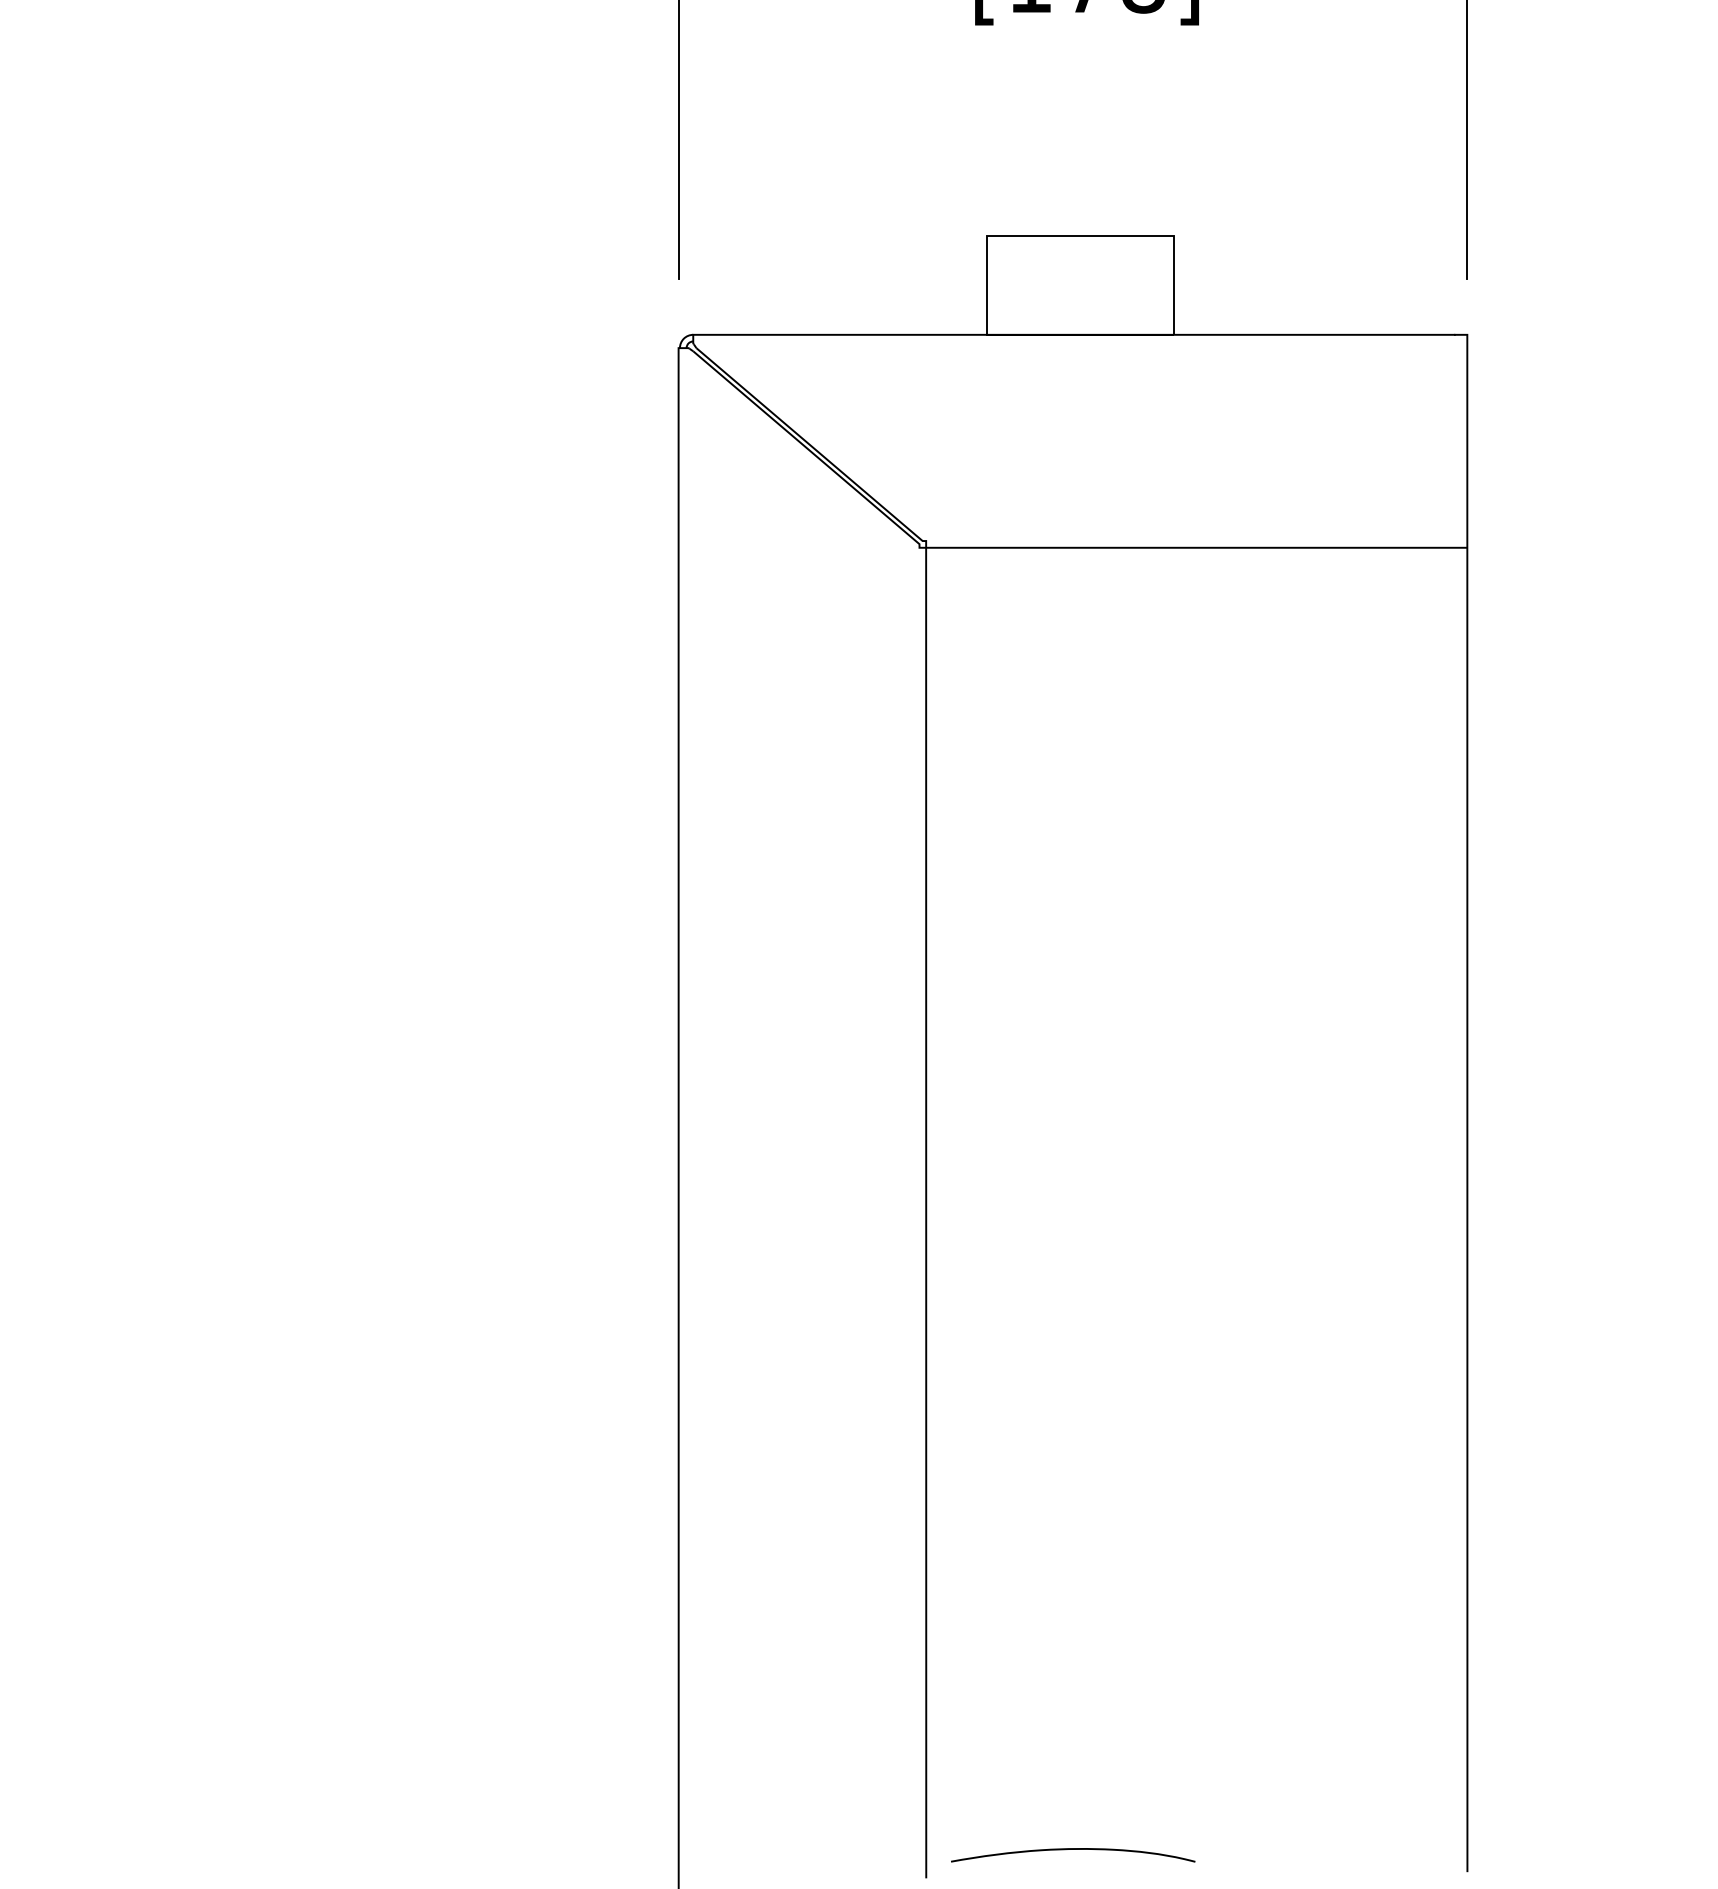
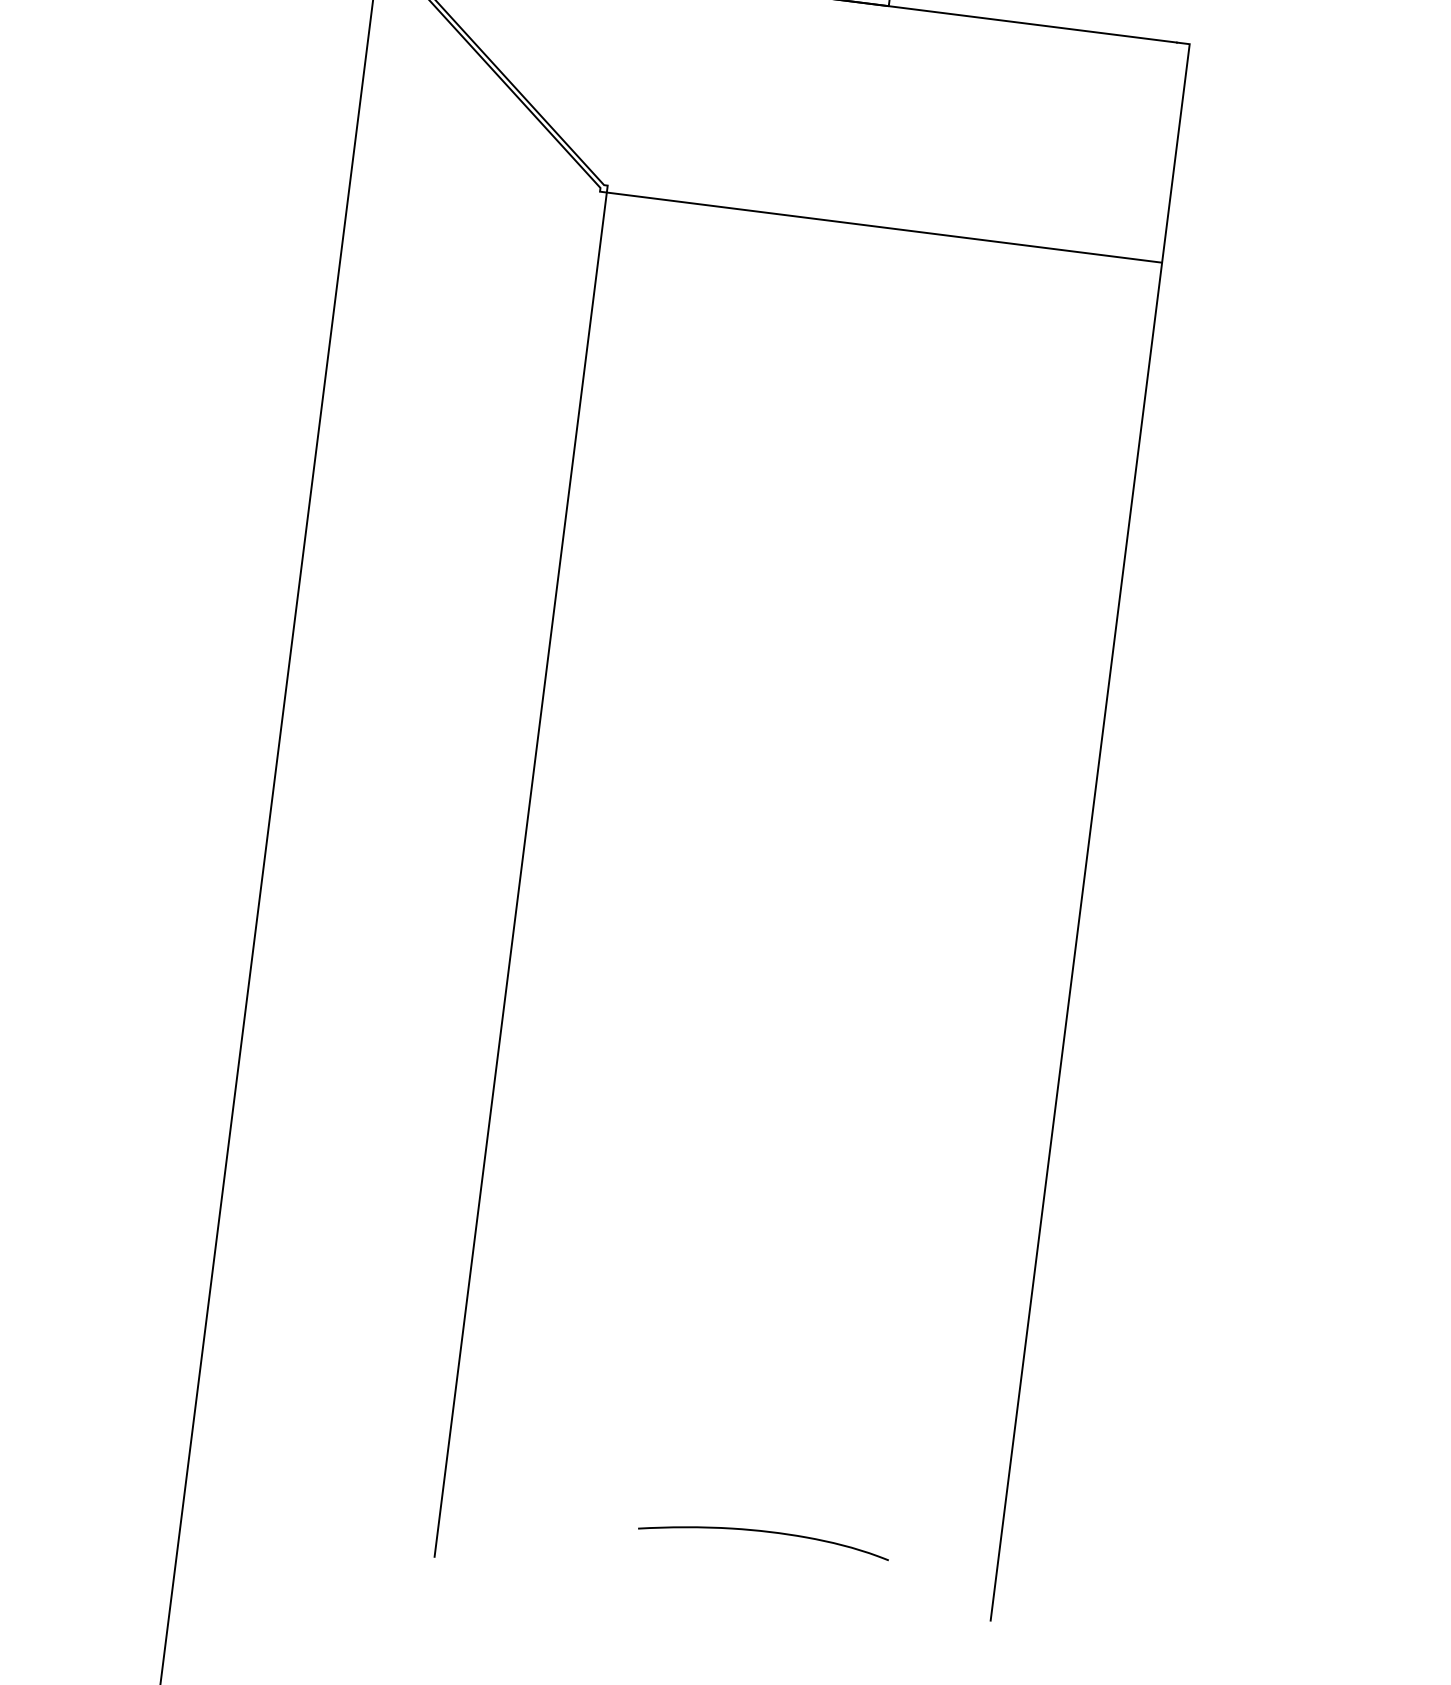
curve: (1073, 1849) -> (765, 1531), moved

